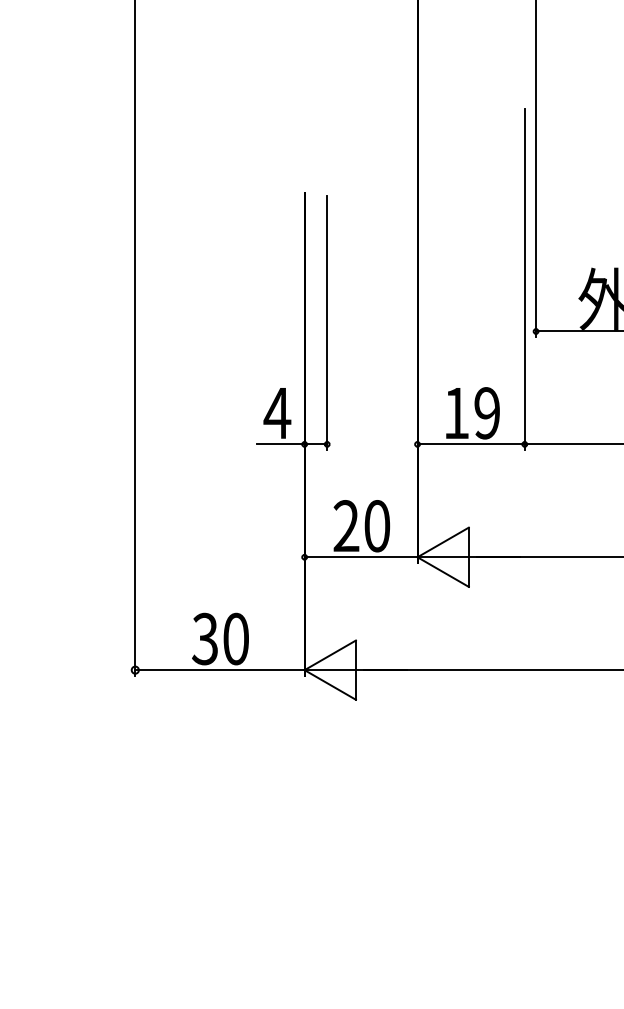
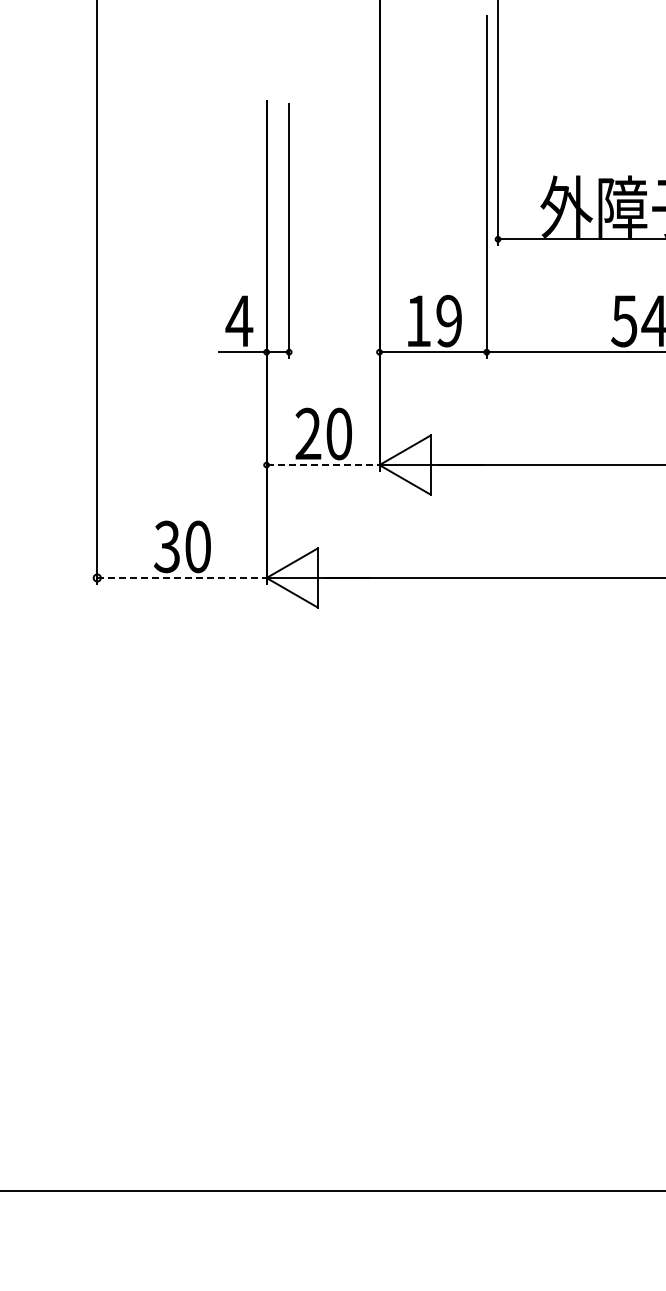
line: (361, 557) -> (323, 465), solid -> dashed
line: (219, 670) -> (181, 578), solid -> dashed

